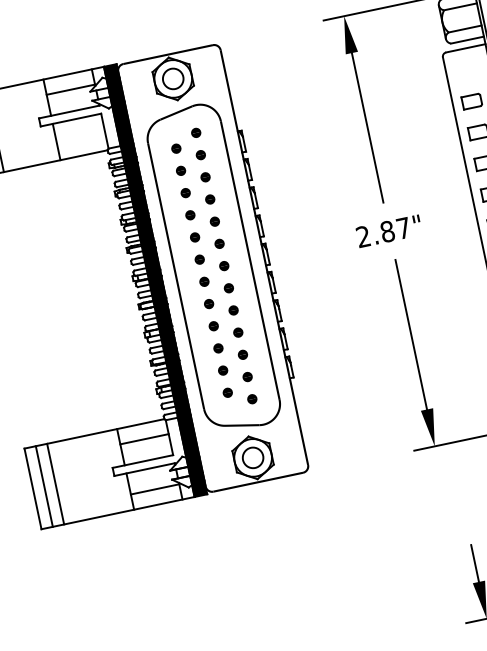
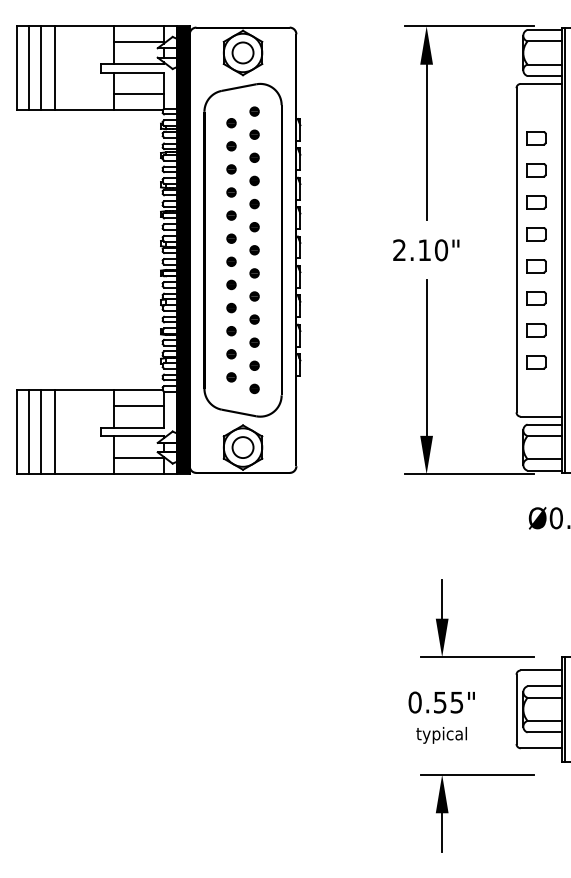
line: (81, 139) -> (138, 94), added
text: (396, 230) -> (433, 250), 2.87" -> 2.10"
line: (68, 481) -> (54, 432), added

